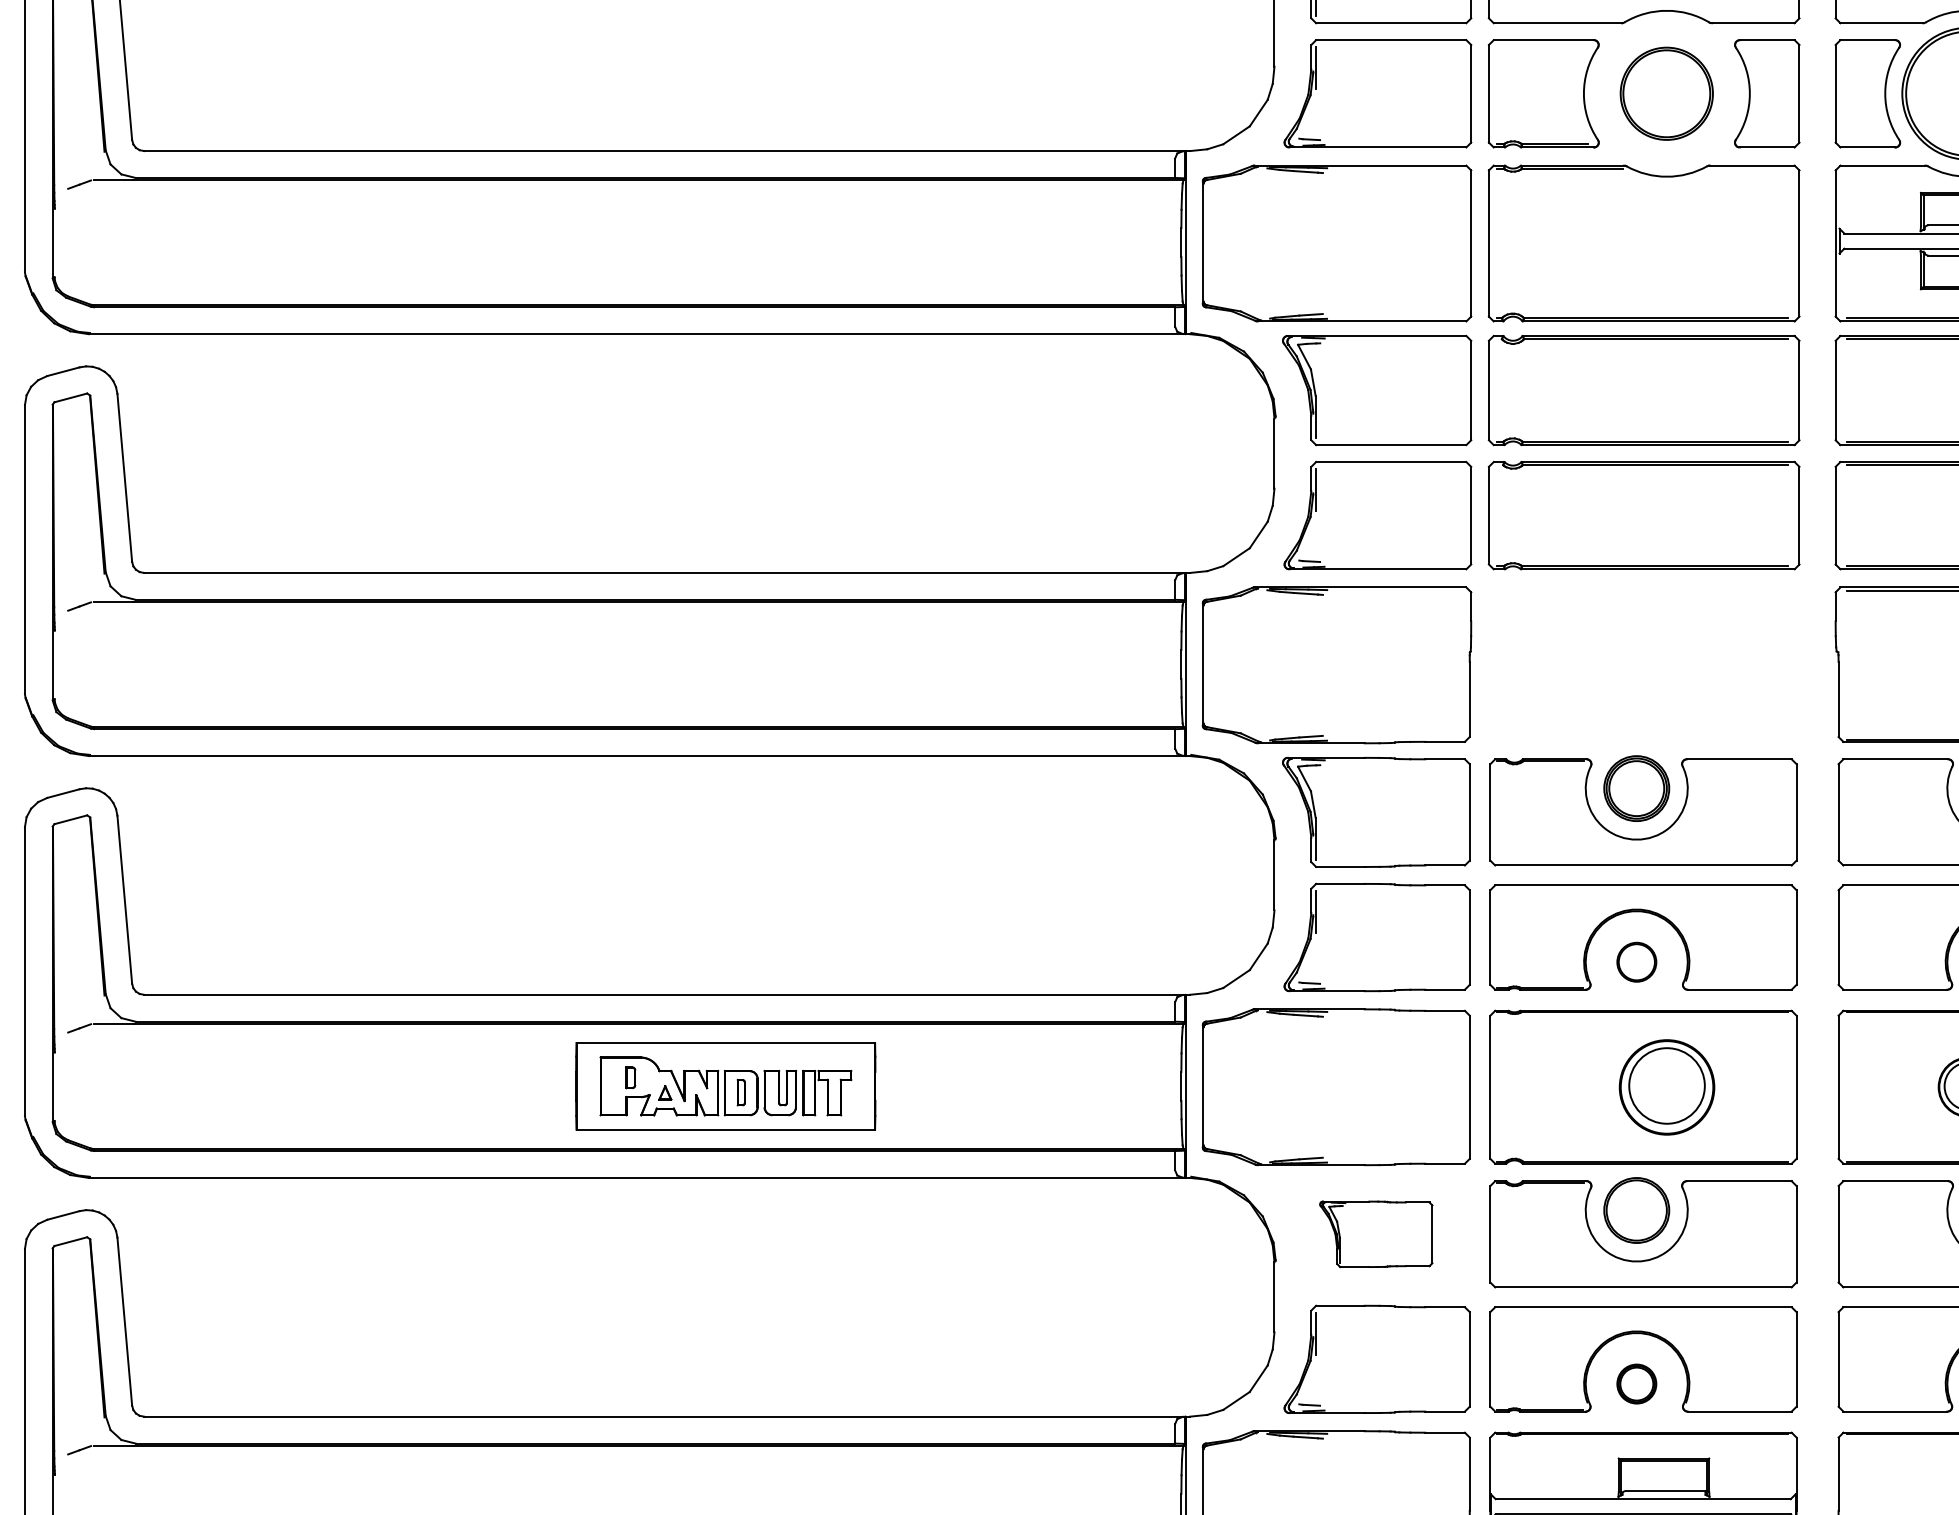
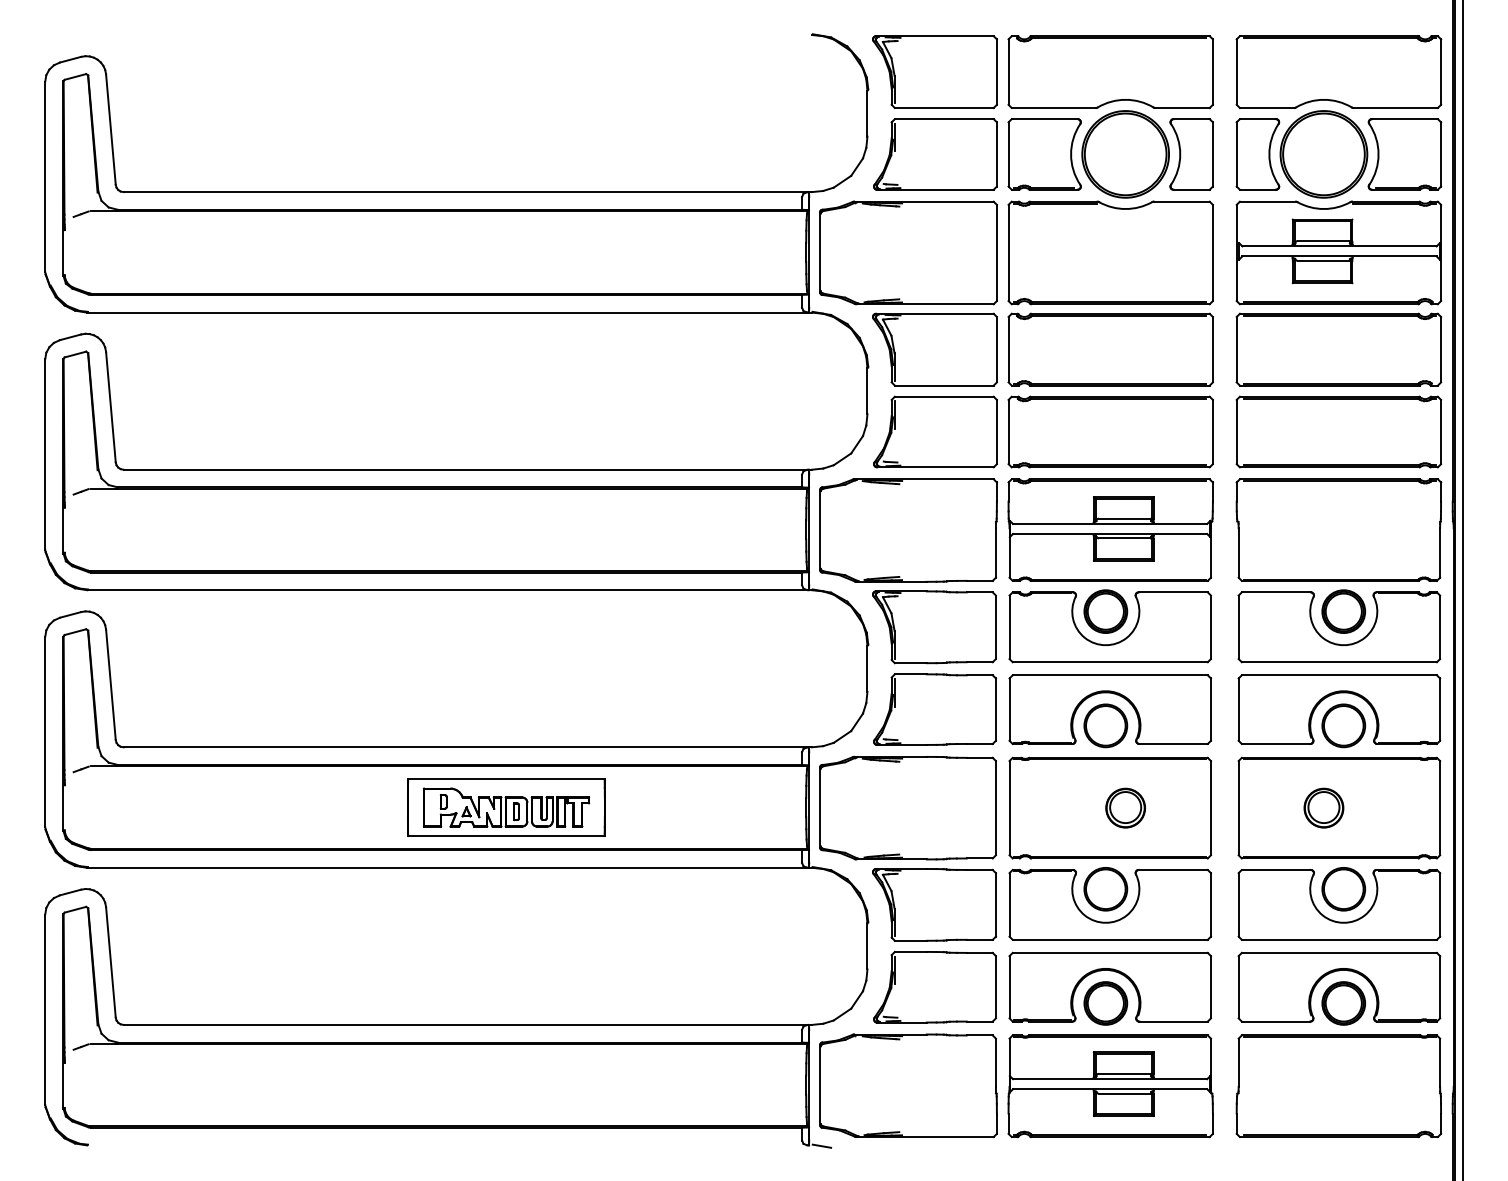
part: (1666, 93) -> (1125, 154), size x1.43
part: (1643, 663) -> (1110, 529), added
part: (1636, 961) -> (1105, 725), size x1.67
part: (1666, 1086) -> (1125, 807), size x0.62
part: (1376, 1233) -> (934, 904), size x1.67
part: (1636, 1384) -> (1105, 1003), size x1.67

